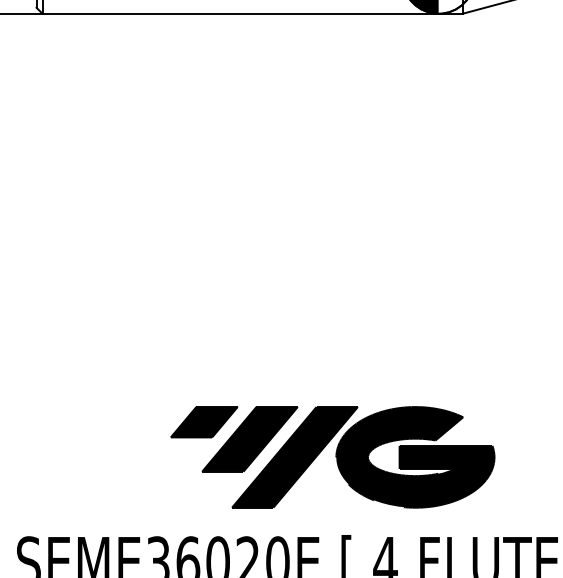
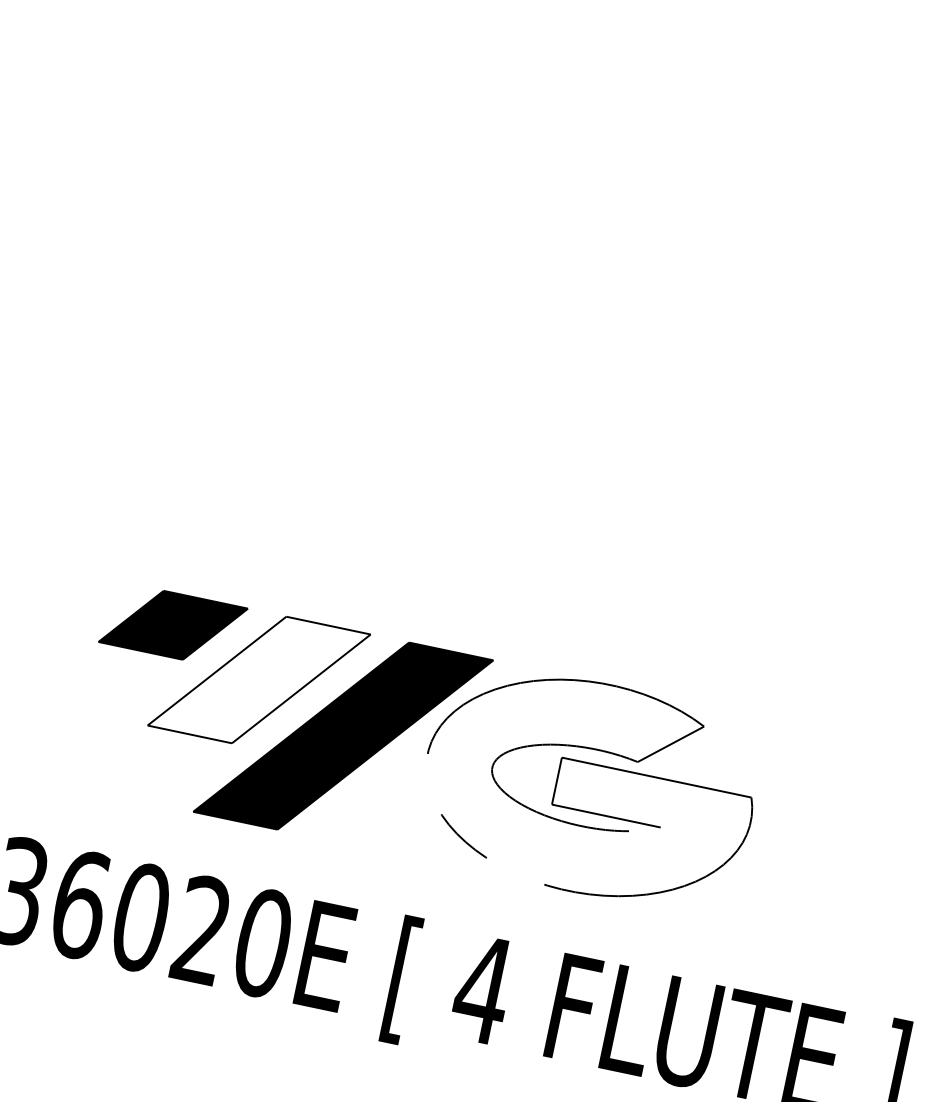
fill: (249, 439) -> (258, 680), removed
fill: (415, 457) -> (589, 788), removed

